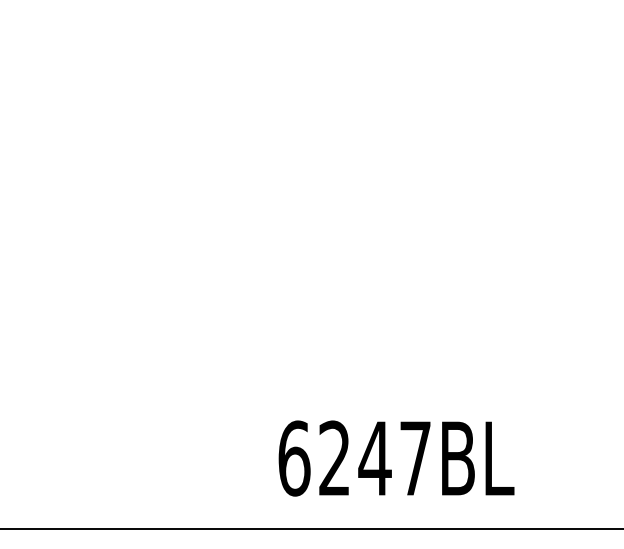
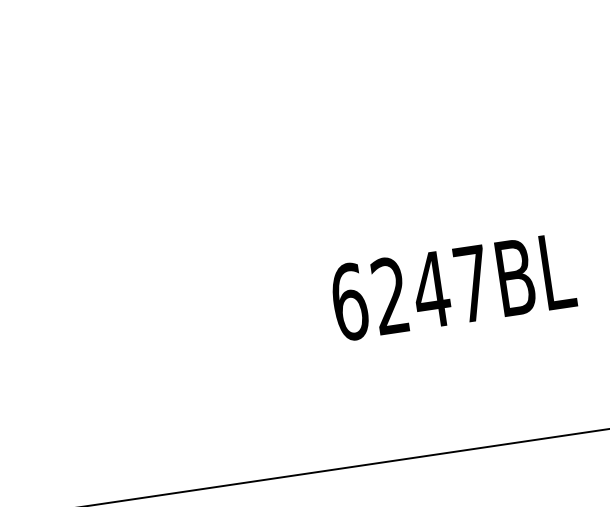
text: (396, 458) -> (453, 286), moved

